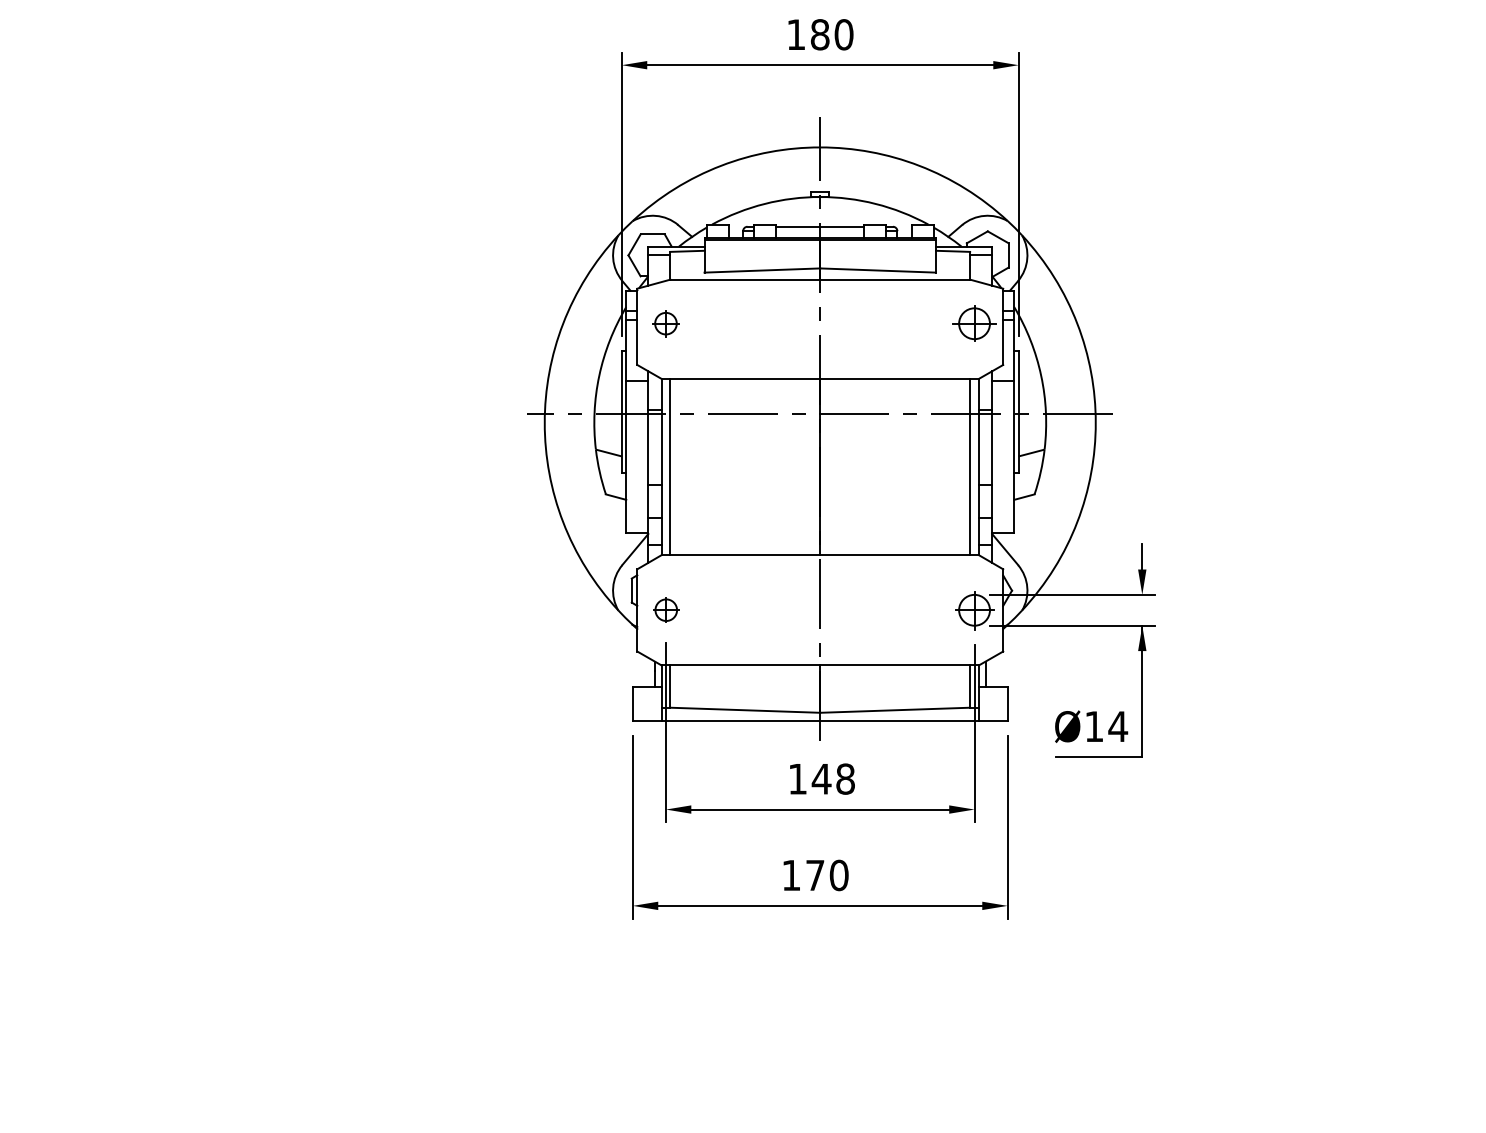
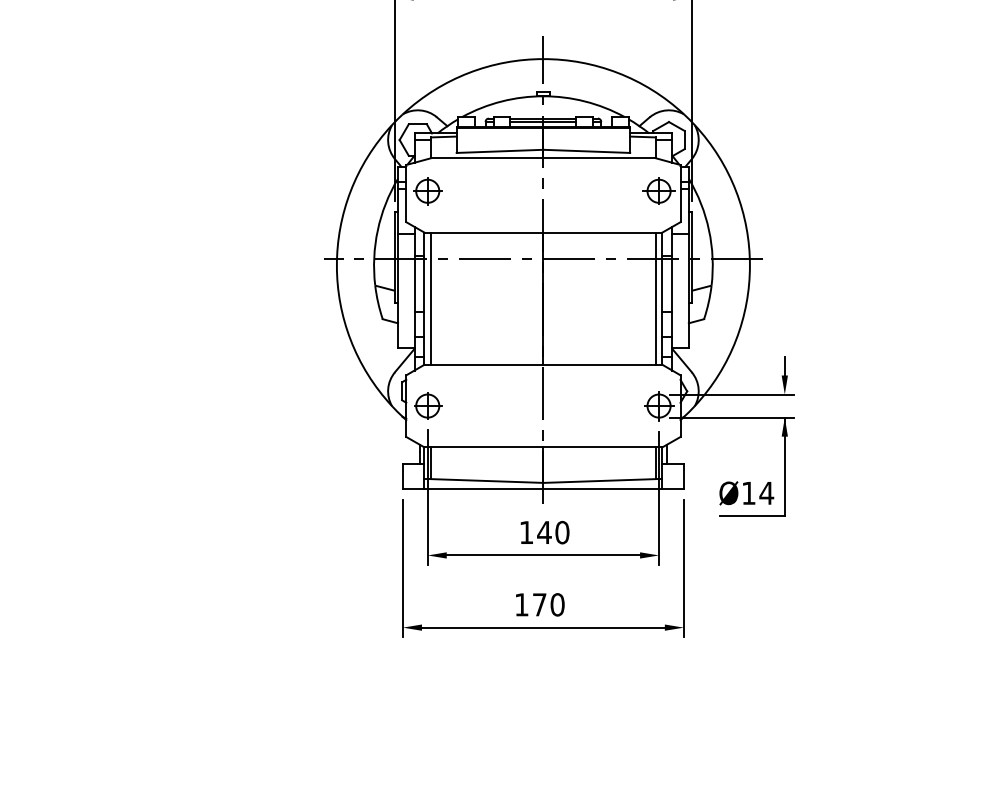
line: (820, 231) -> (543, 122), added
part: (665, 323) -> (427, 191), size x1.43
part: (666, 609) -> (428, 405), size x1.43
text: (845, 778) -> (562, 532), 148 -> 140

